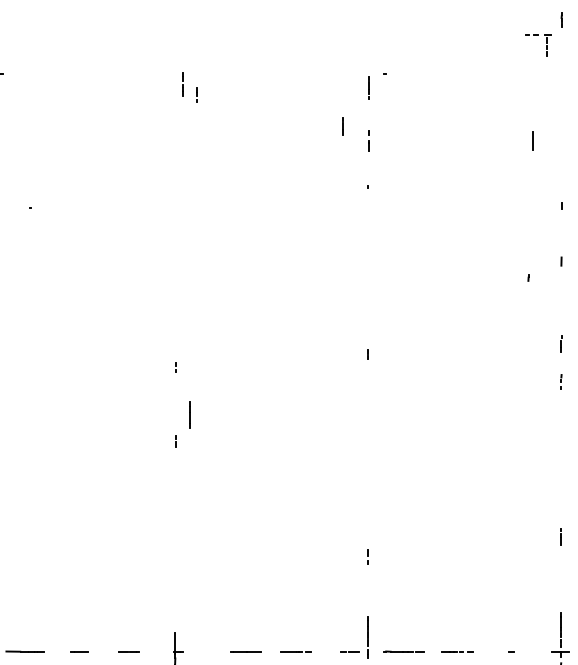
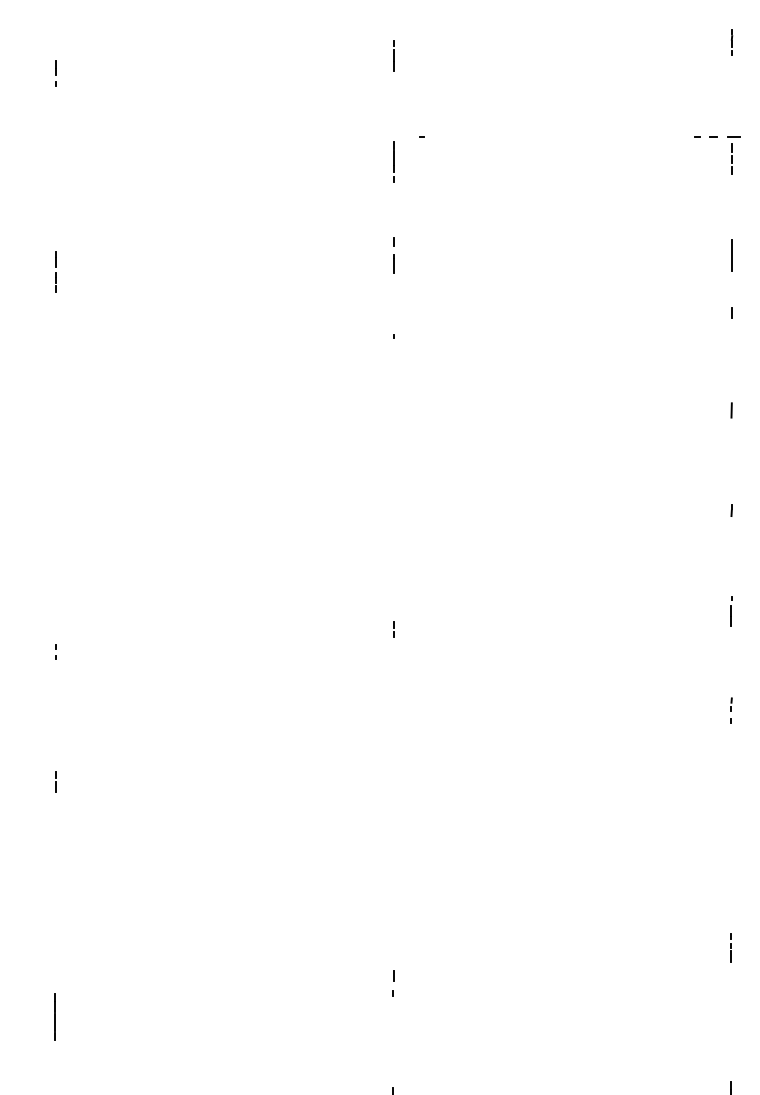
part: (546, 45) -> (731, 156), moved
line: (182, 84) -> (55, 271), moved
line: (196, 94) -> (55, 72), moved
line: (342, 126) -> (393, 56), moved
line: (532, 140) -> (731, 254), moved
line: (561, 205) -> (731, 312), moved
line: (561, 261) -> (731, 410), moved
part: (528, 277) -> (731, 510), moved
line: (561, 381) -> (731, 709), moved
line: (189, 414) -> (53, 1016), moved

